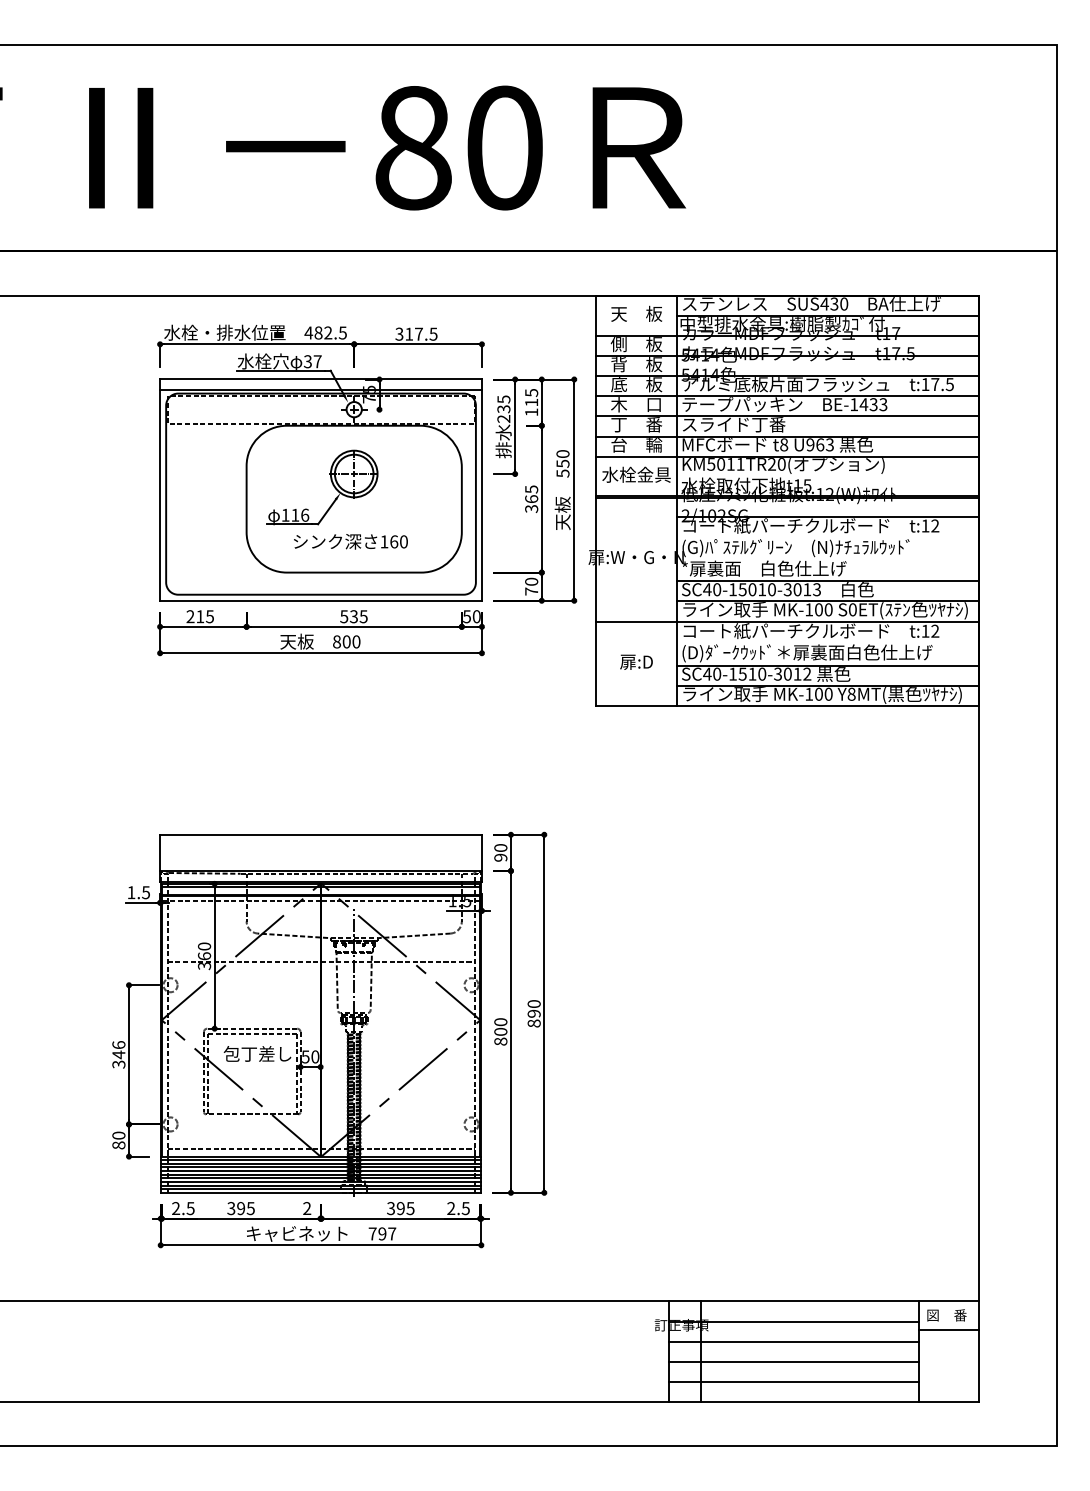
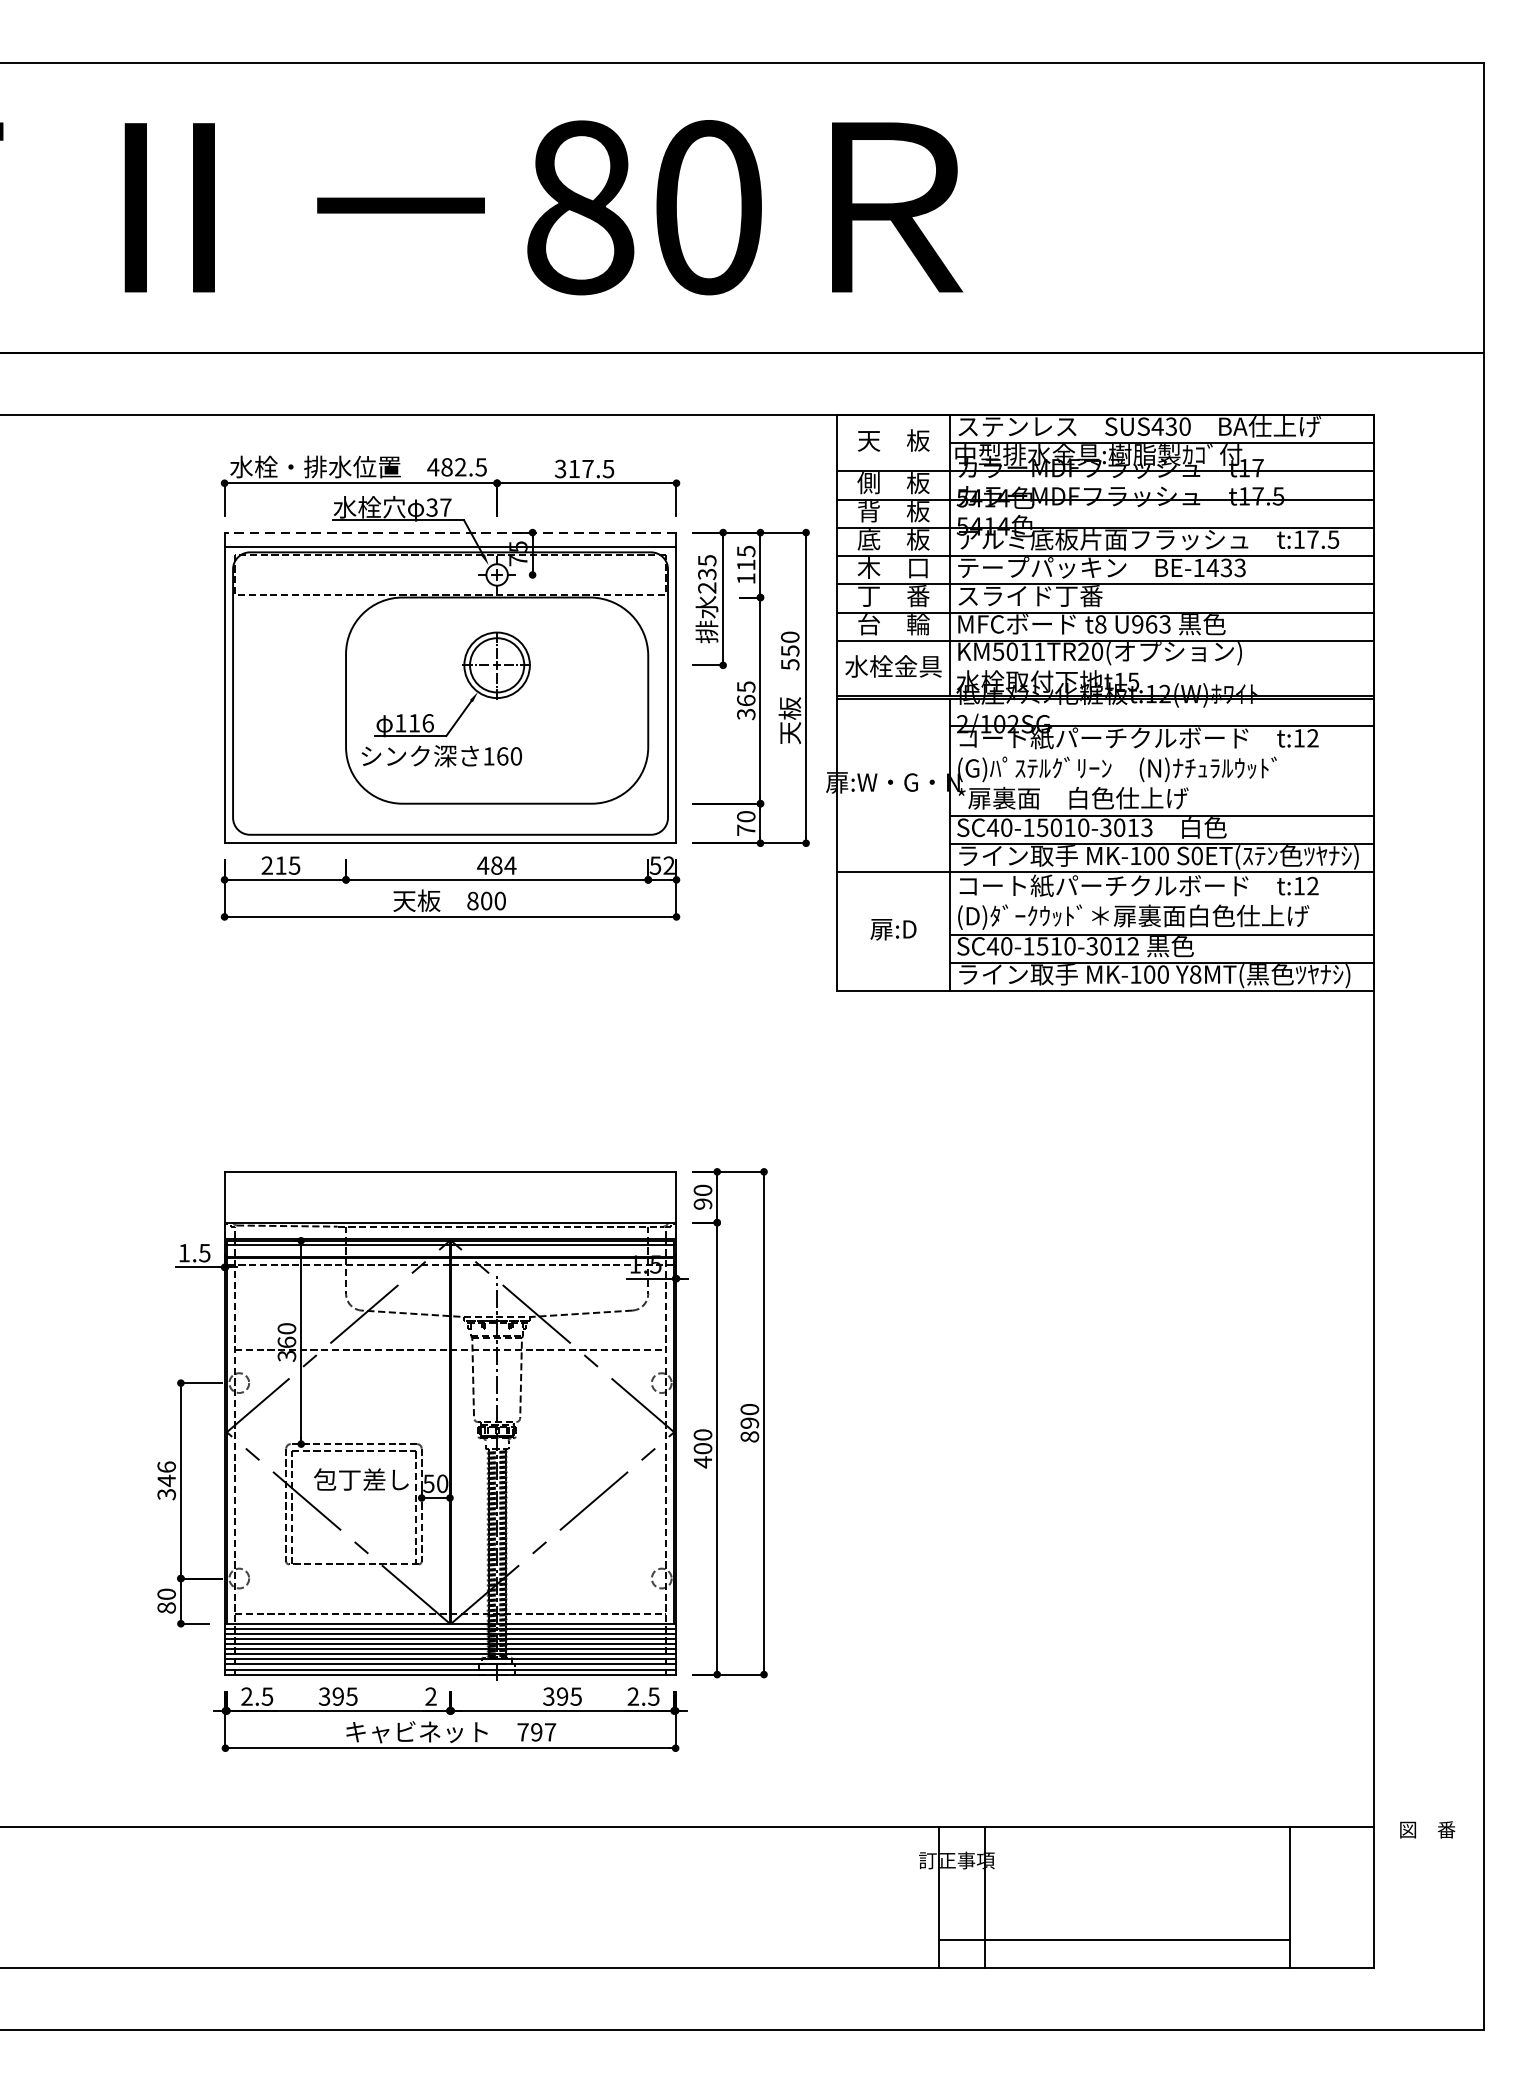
line: (321, 379) -> (451, 532), solid -> dashed
text: (350, 541) -> (441, 755), moved
text: (353, 616) -> (496, 865), 535 -> 484
text: (476, 616) -> (668, 865), 50 -> 52
text: (500, 1041) -> (702, 1462), 800 -> 400
text: (946, 1315) -> (1427, 1829), moved
line: (793, 1321) -> (1113, 1855), removed
line: (948, 1329) -> (1331, 1866), removed
line: (793, 1341) -> (1113, 1883), removed
line: (793, 1361) -> (1113, 1911), removed

